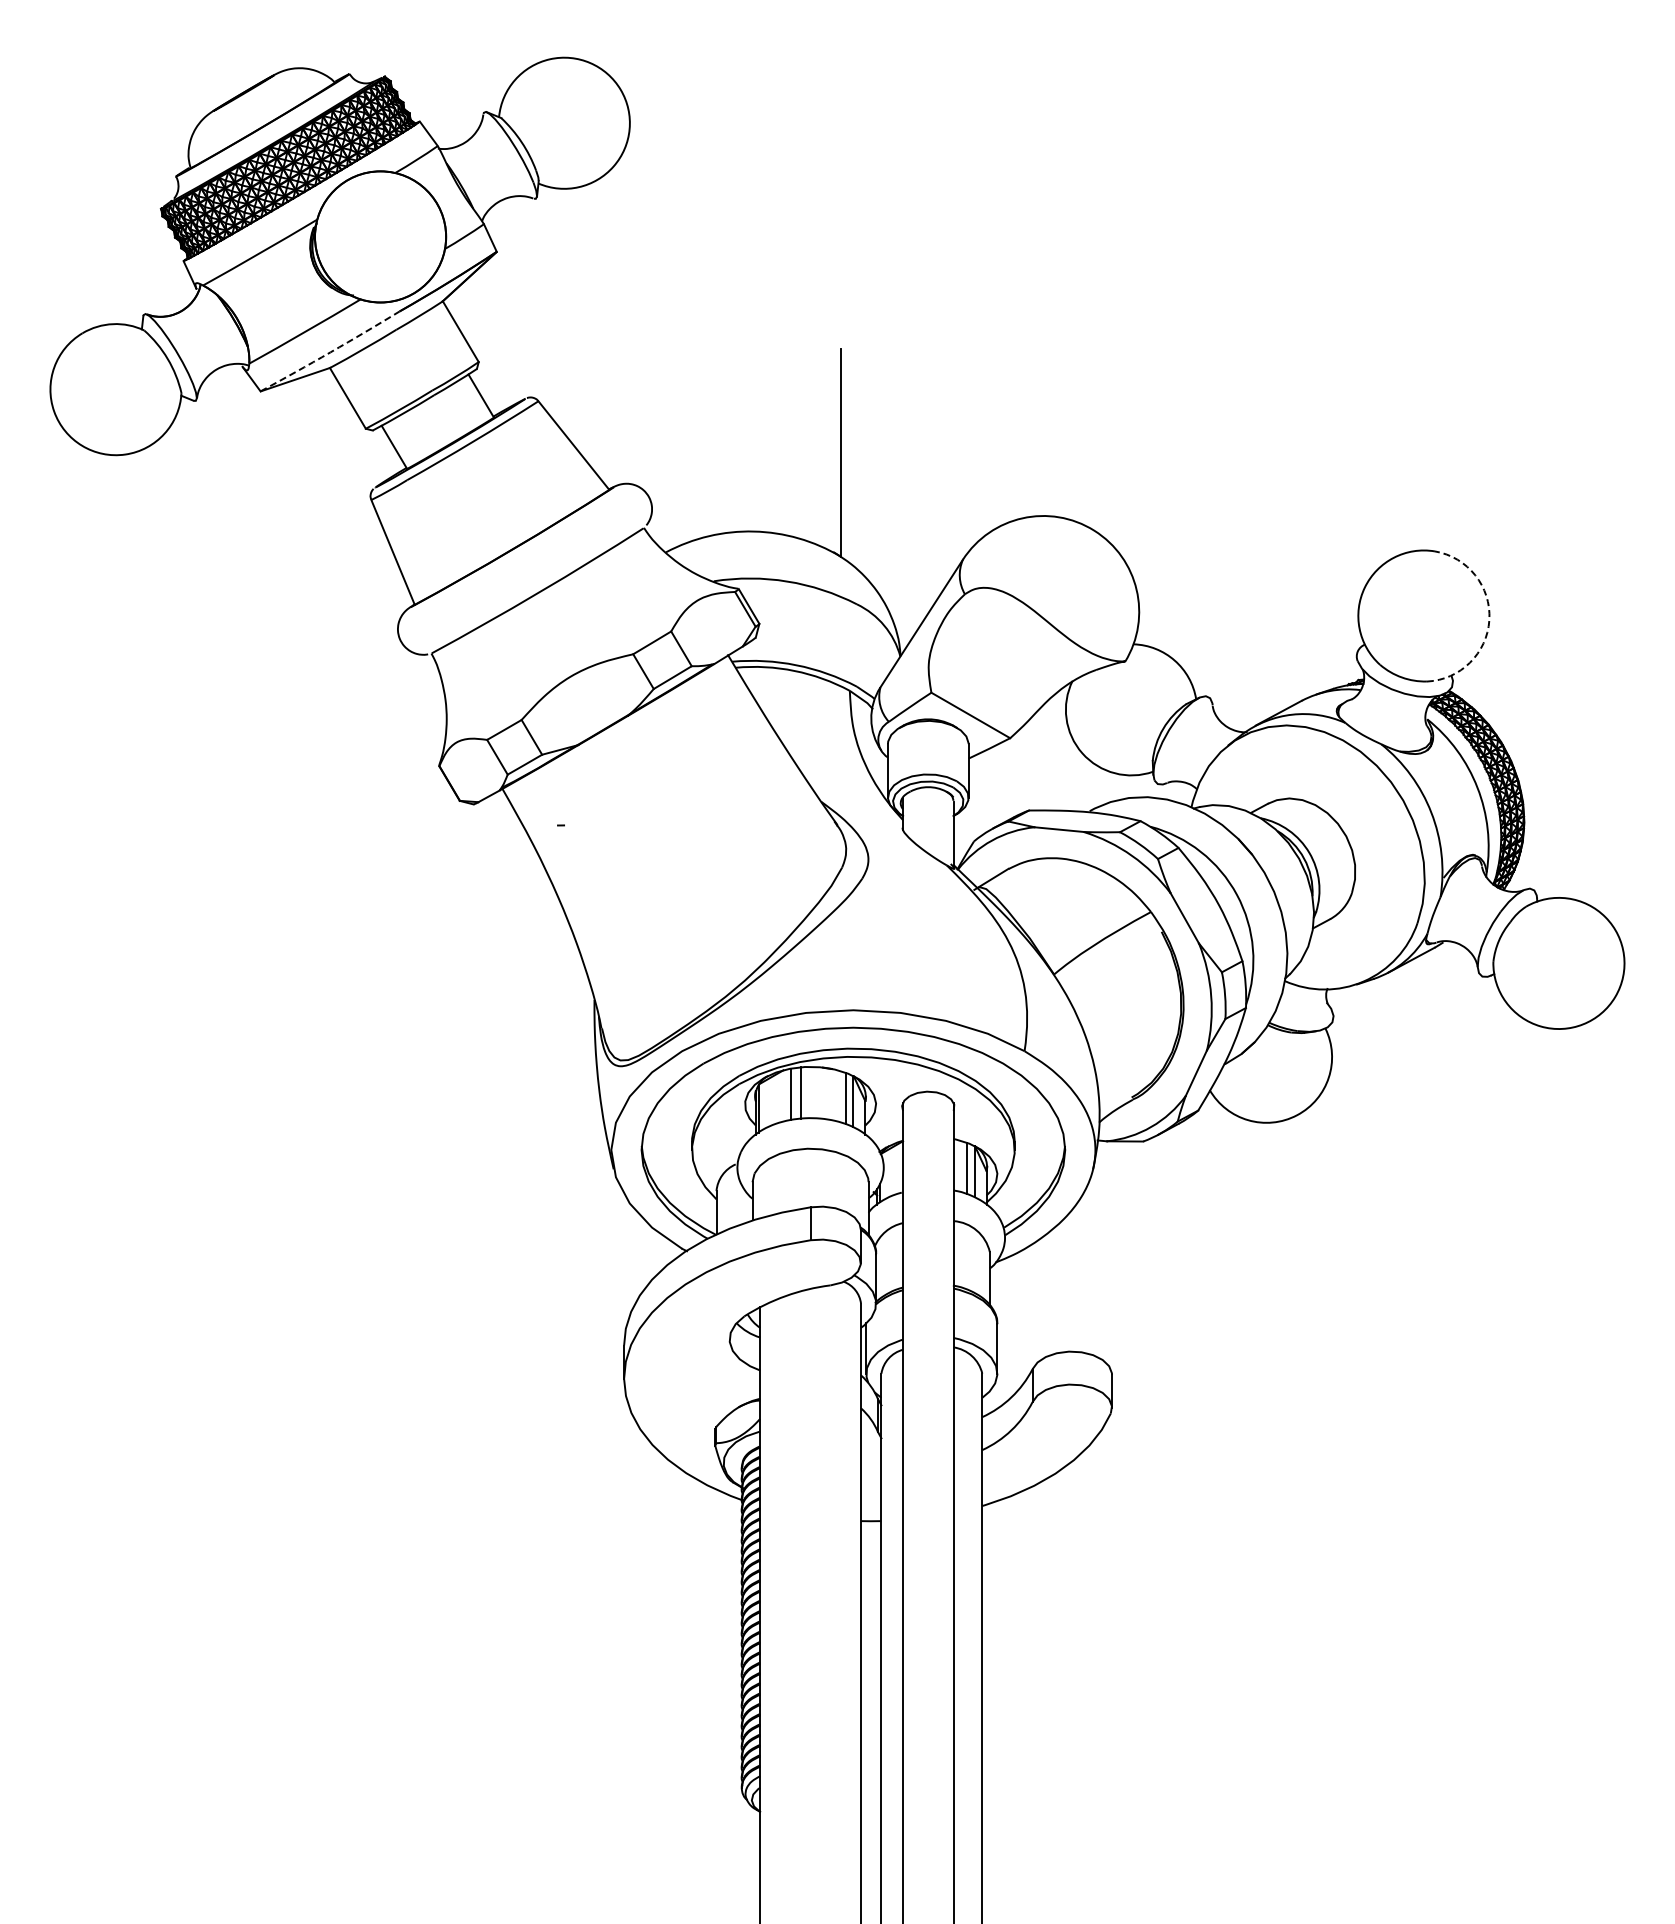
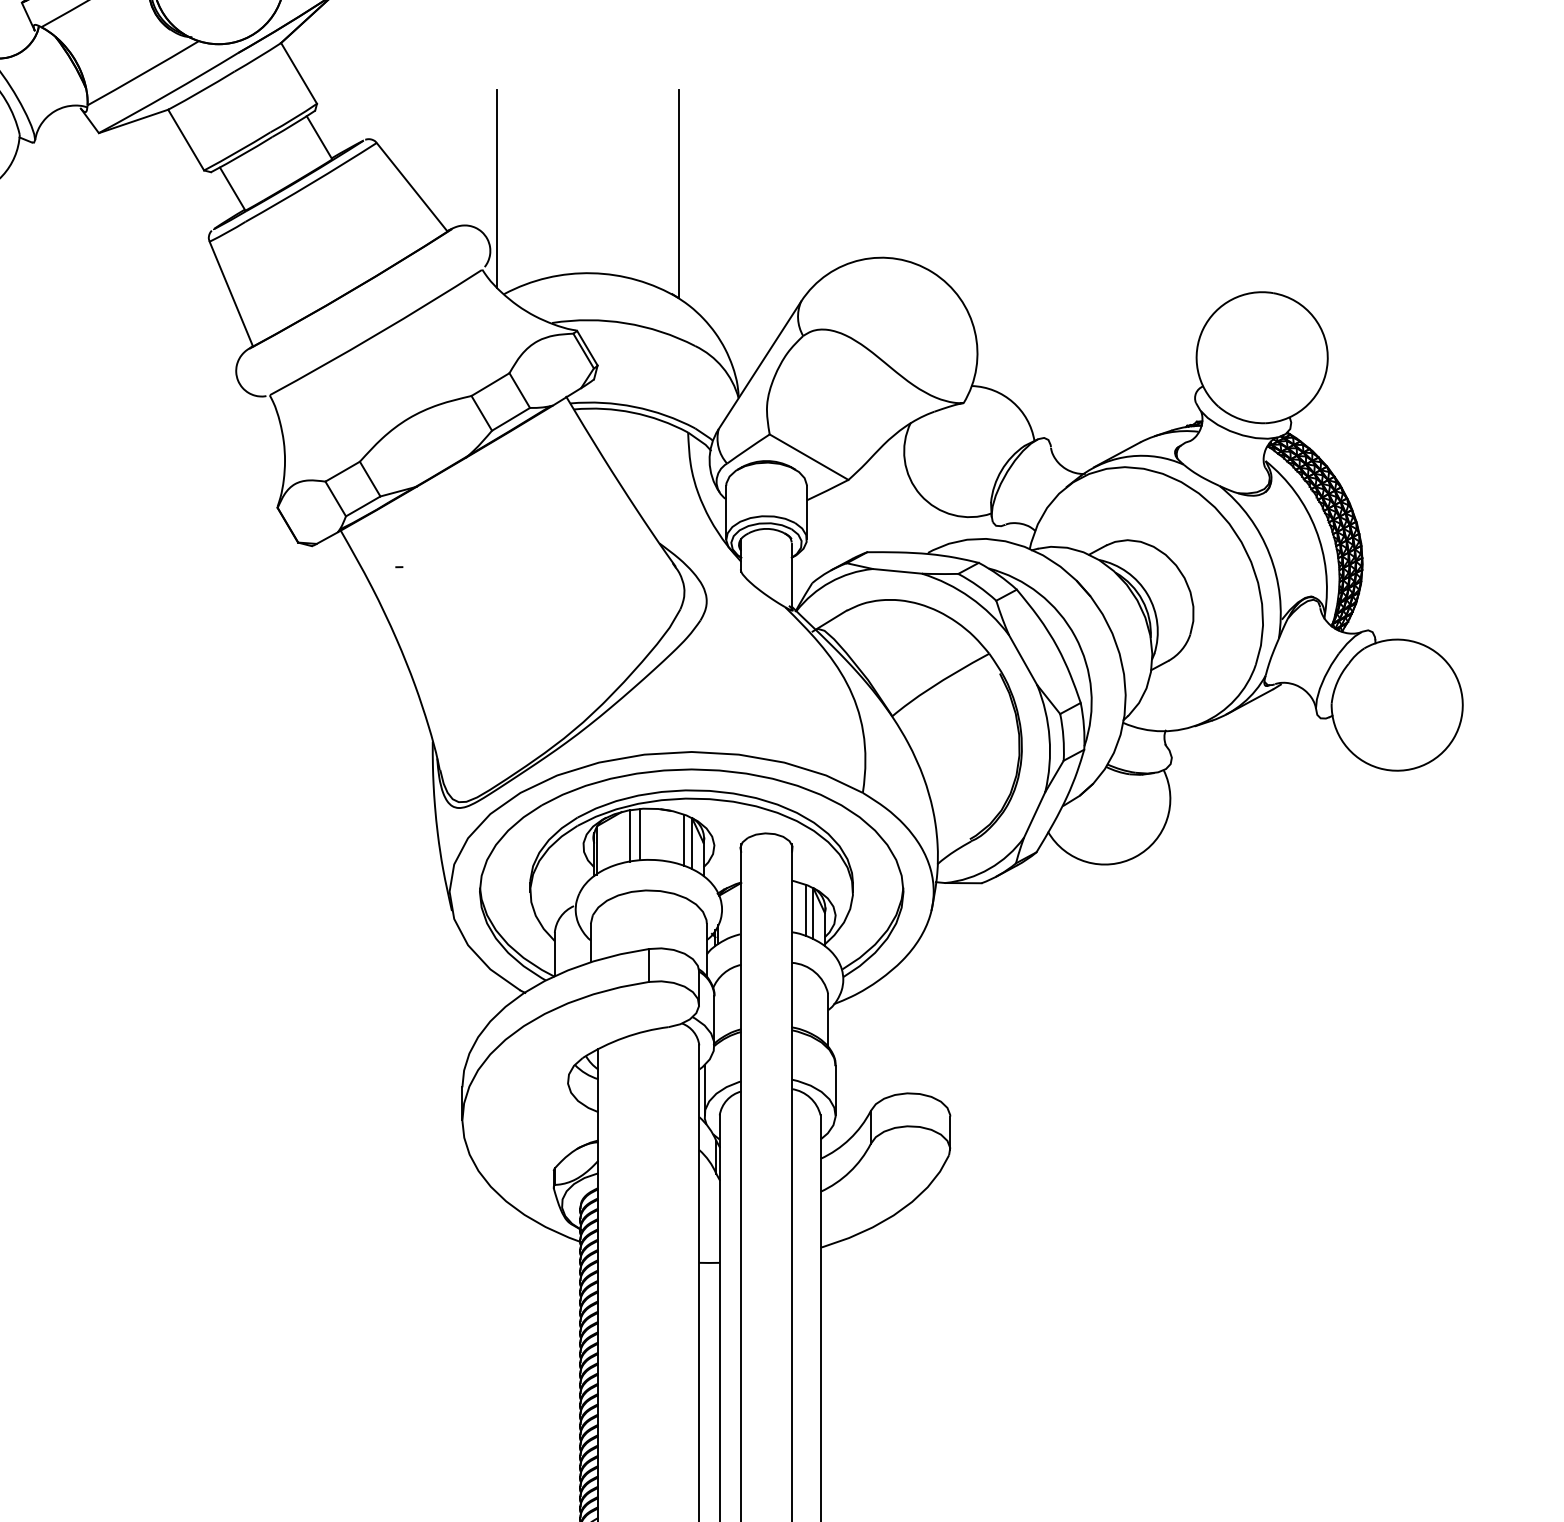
arc: (330, 352) -> (168, 94), dashed -> solid
line: (659, 447) -> (497, 189), added
arc: (1489, 620) -> (1327, 362), dashed -> solid

